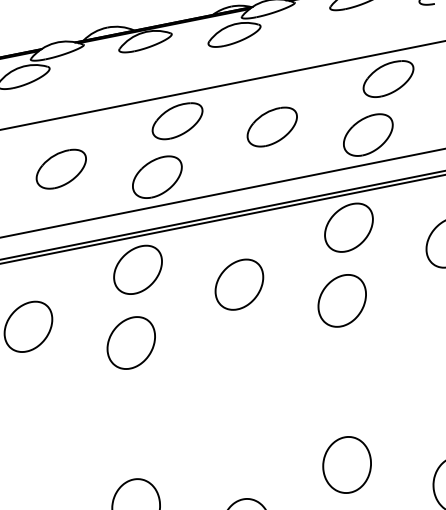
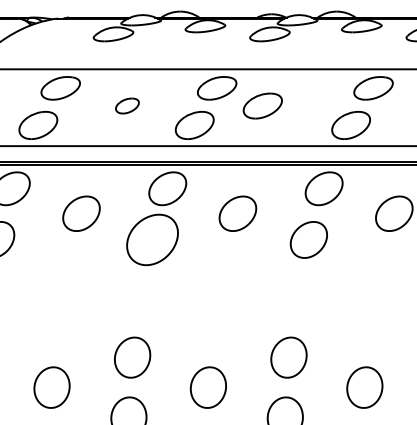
part: (271, 126) -> (262, 105), moved
part: (61, 168) -> (127, 105), size x0.6
part: (131, 342) -> (152, 239), size x1.4

